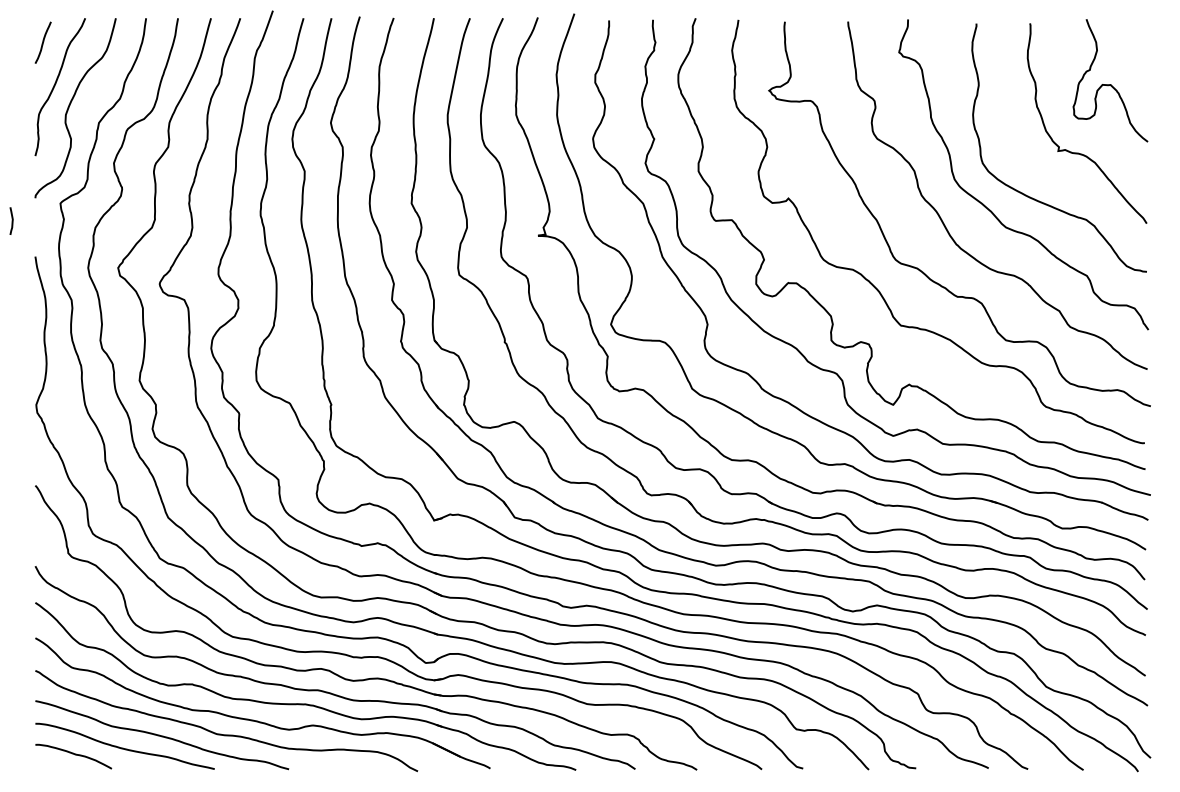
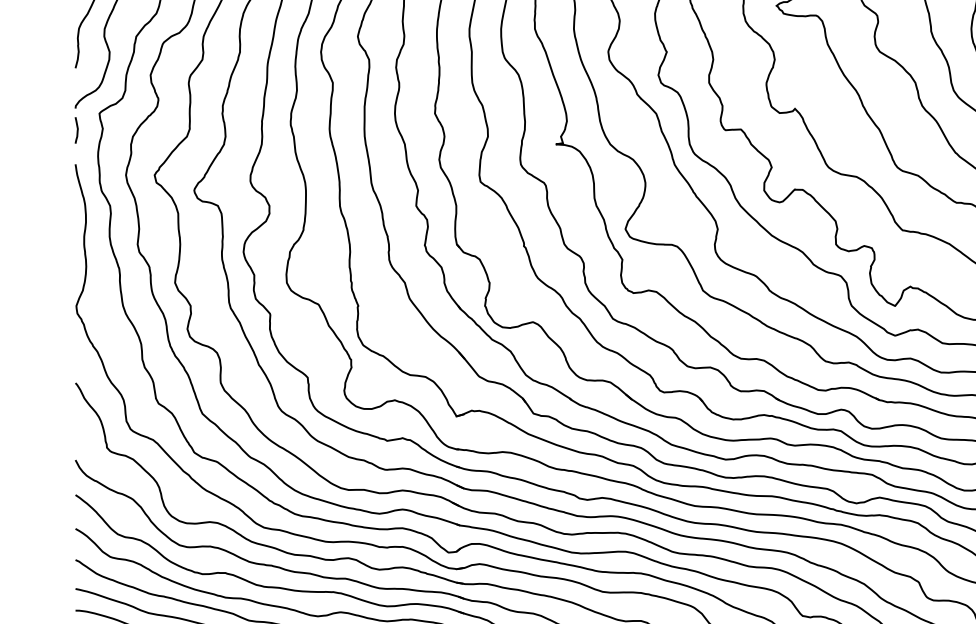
curve: (11, 220) -> (76, 129), moved

